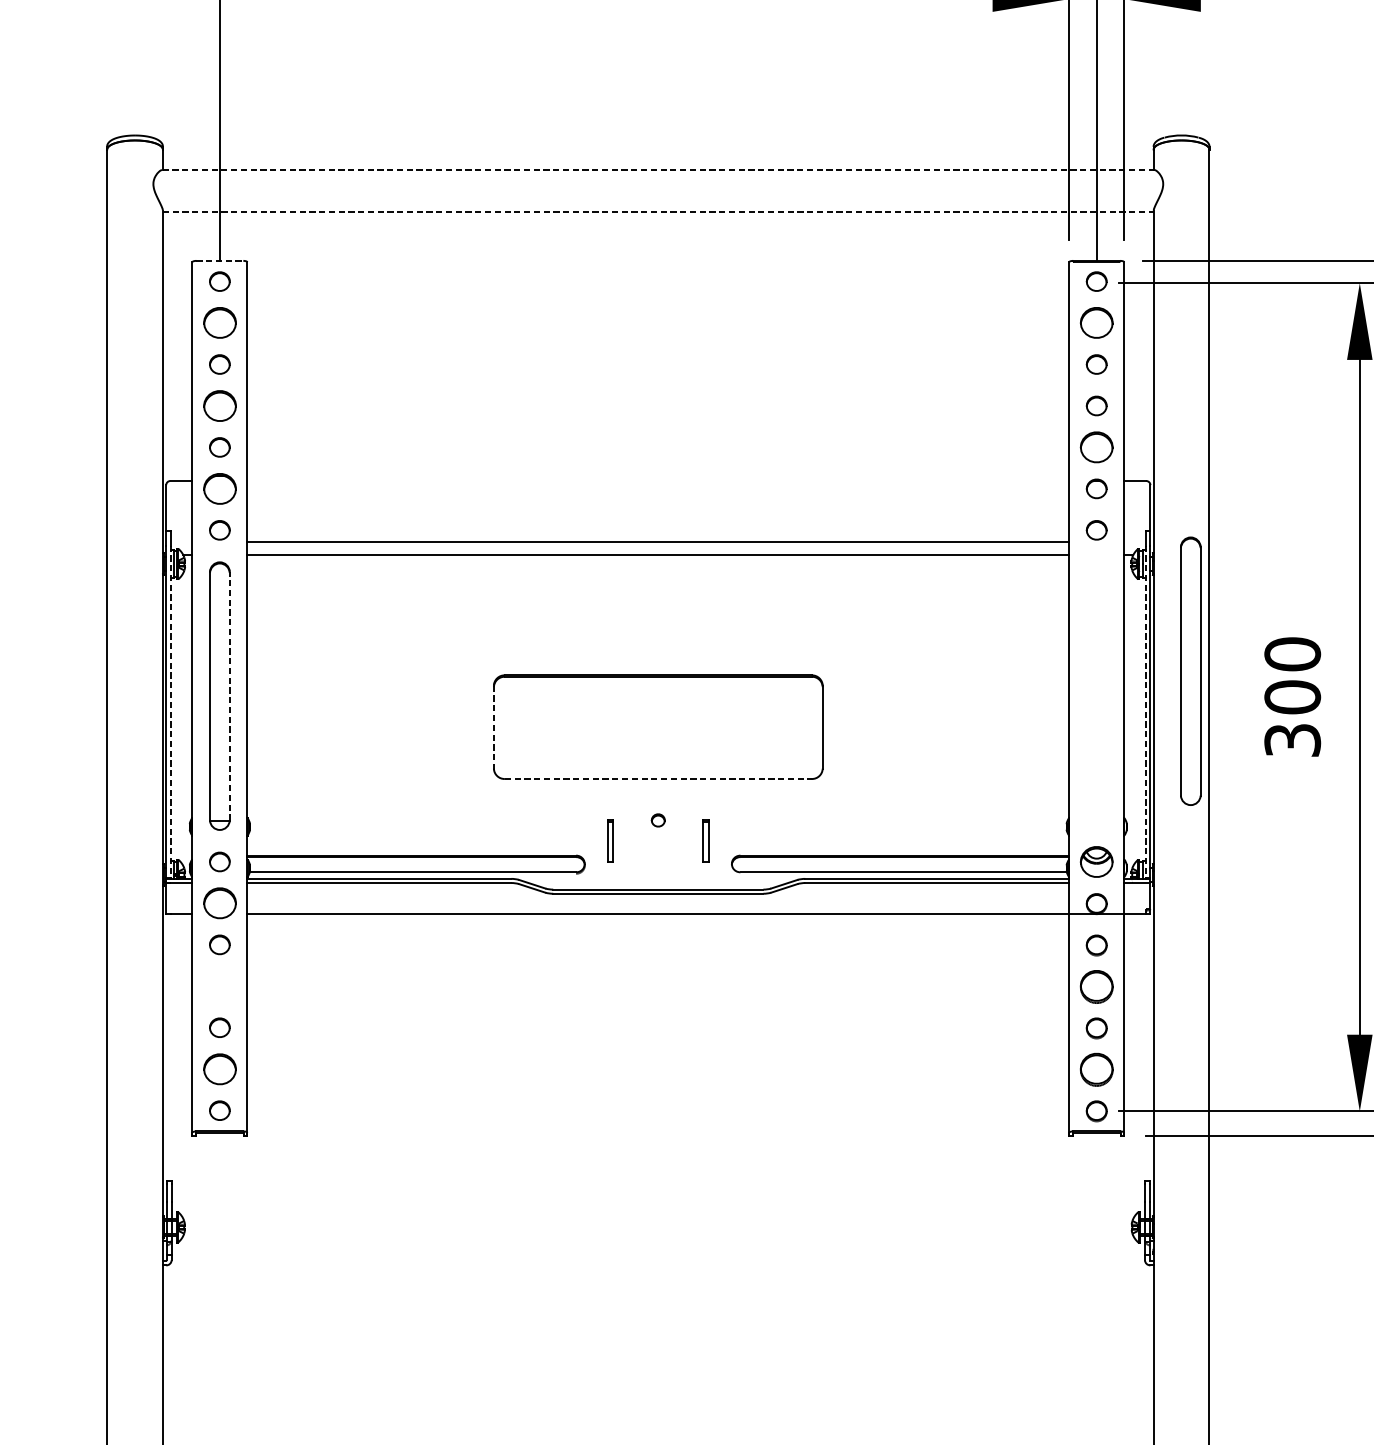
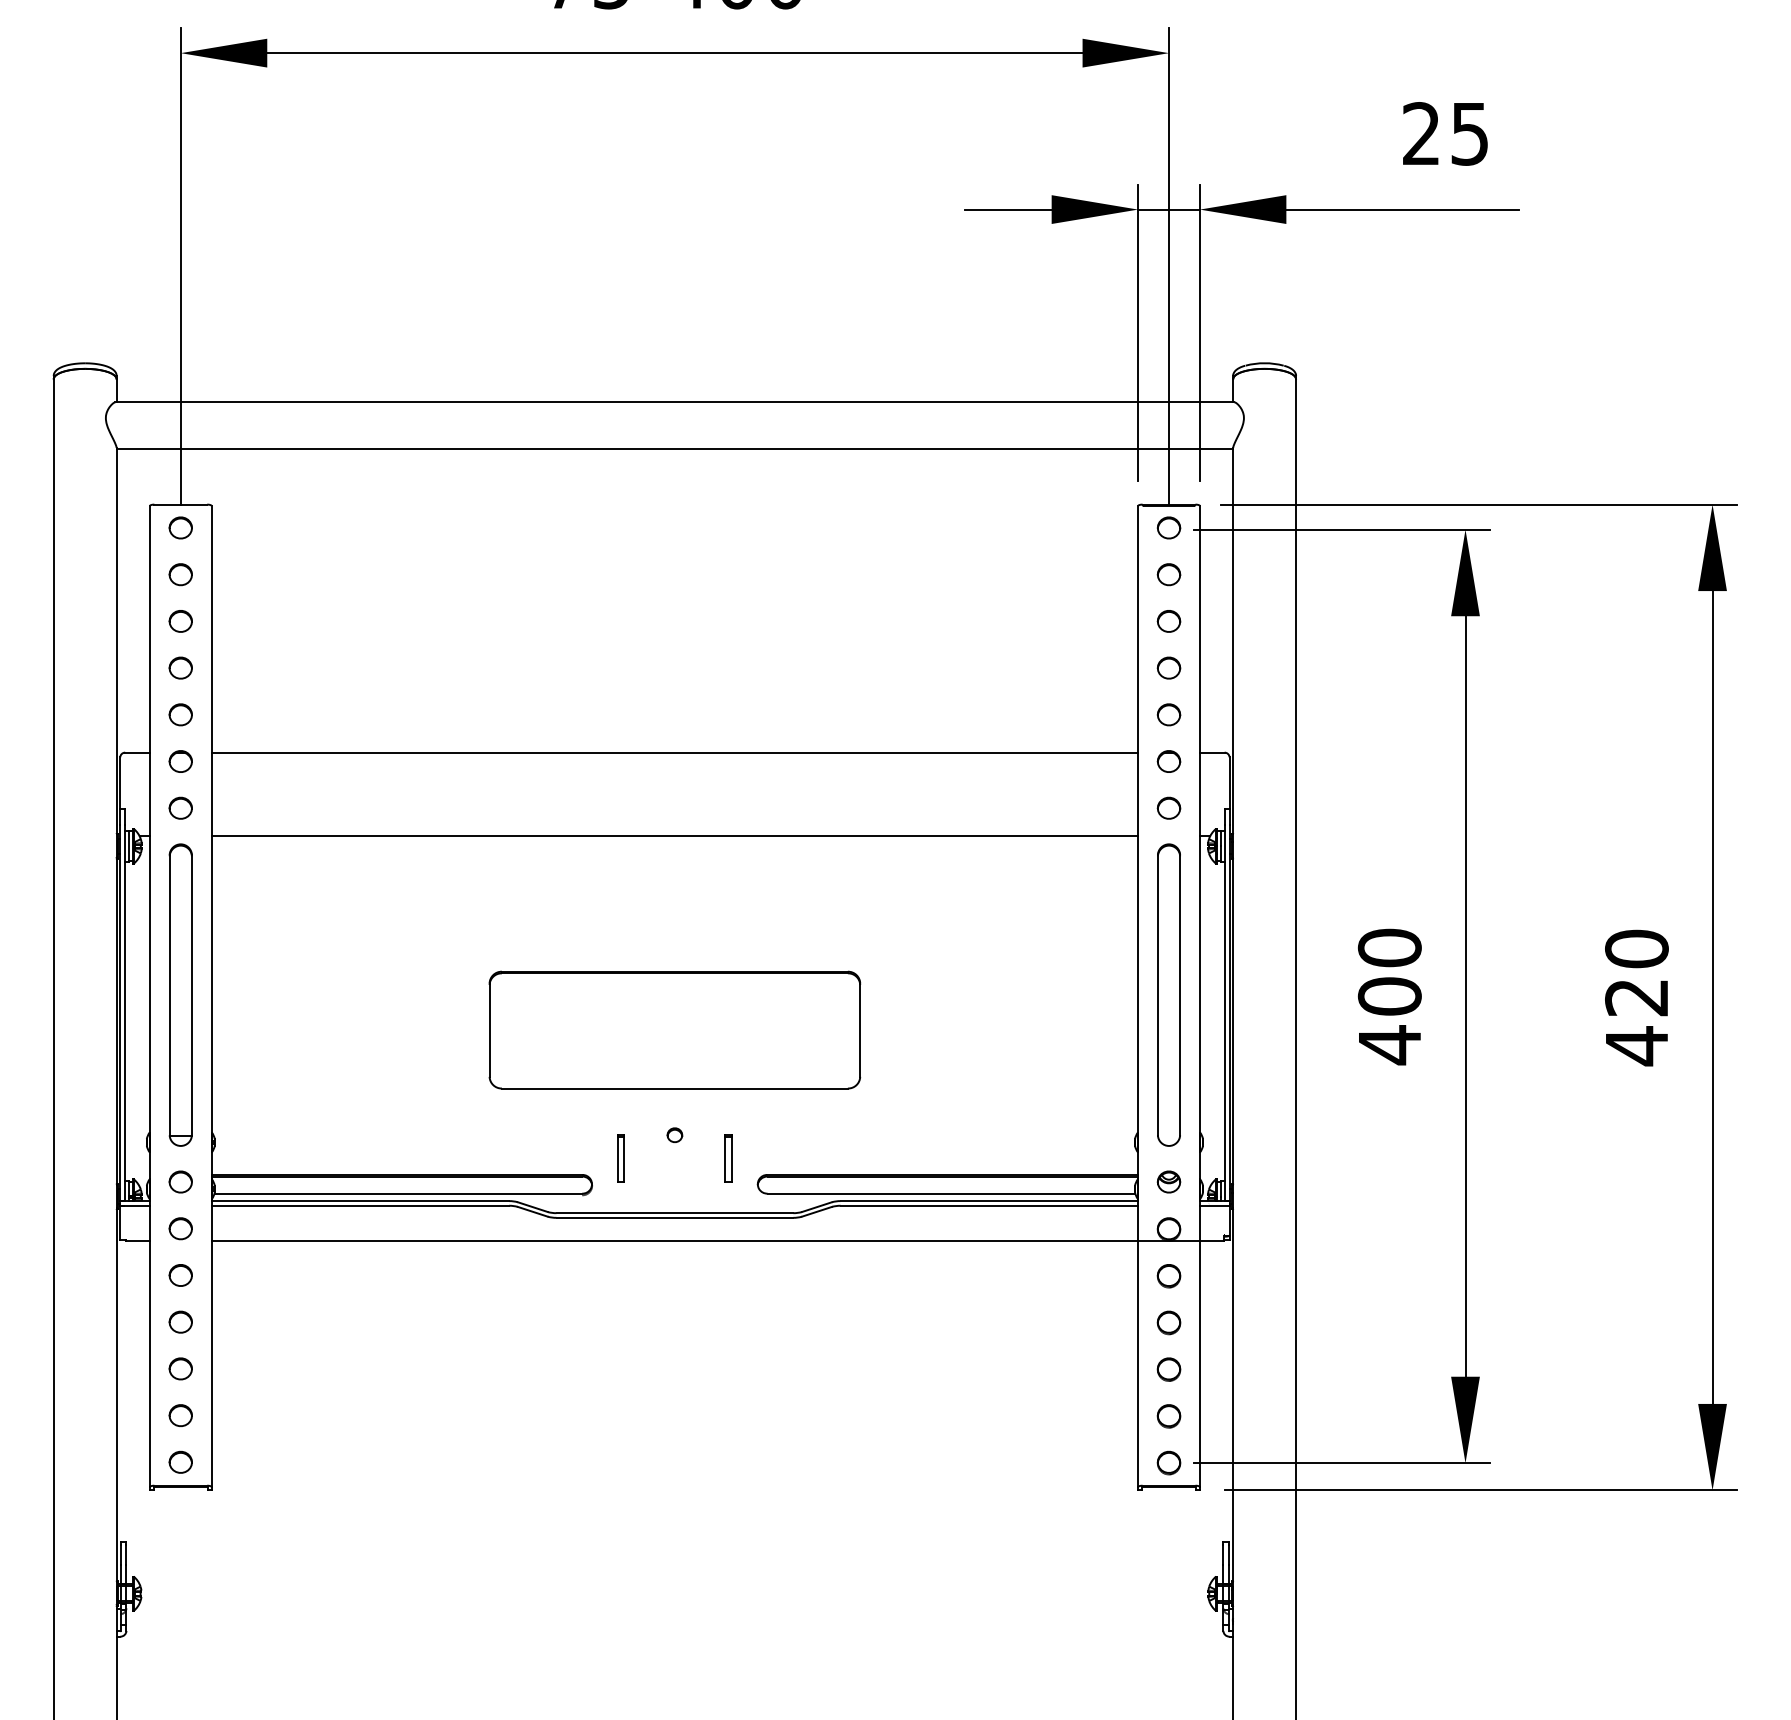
line: (657, 170) -> (674, 402), dashed -> solid
line: (658, 211) -> (675, 449), dashed -> solid
line: (220, 260) -> (181, 504), dashed -> solid
part: (219, 322) -> (180, 574), size x0.62
part: (1096, 322) -> (1168, 574), size x0.62
part: (219, 405) -> (180, 667), size x0.62
part: (1096, 447) -> (1168, 714), size x0.62
part: (219, 488) -> (180, 761), size x0.62
line: (657, 542) -> (674, 752), moved
part: (1190, 670) -> (1168, 994), moved
line: (229, 695) -> (191, 994), dashed -> solid
line: (170, 712) -> (125, 1013), dashed -> solid
line: (1145, 712) -> (1224, 1013), dashed -> solid
line: (493, 727) -> (489, 1030), dashed -> solid
text: (1292, 740) -> (1389, 1045), 300 -> 400
line: (657, 778) -> (674, 1088), dashed -> solid
part: (1096, 861) -> (1168, 1181), size x0.62
part: (219, 903) -> (180, 1228), size x0.62
part: (219, 985) -> (180, 1321), added
part: (1096, 986) -> (1168, 1322), size x0.62
part: (219, 1069) -> (180, 1415), size x0.62
part: (1096, 1070) -> (1168, 1416), size x0.62

